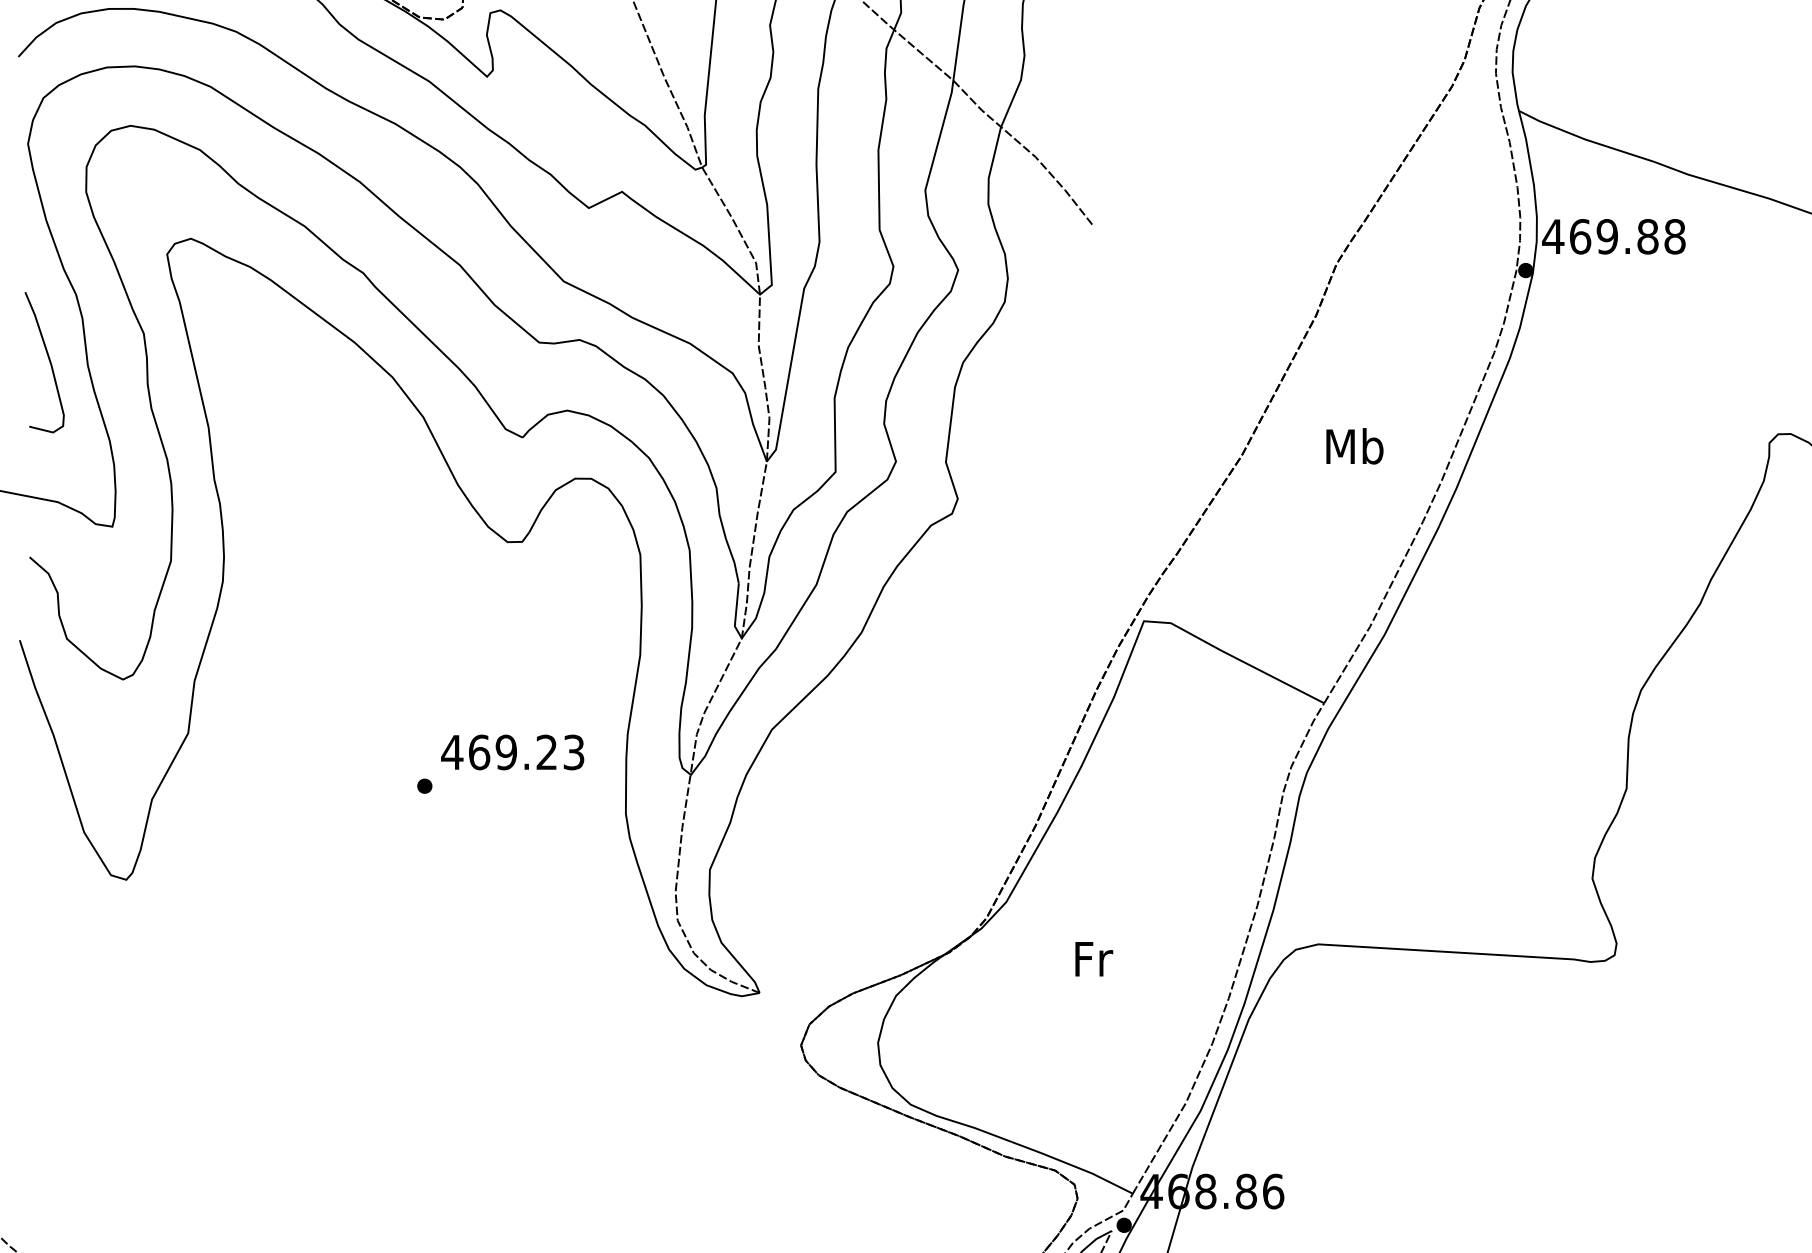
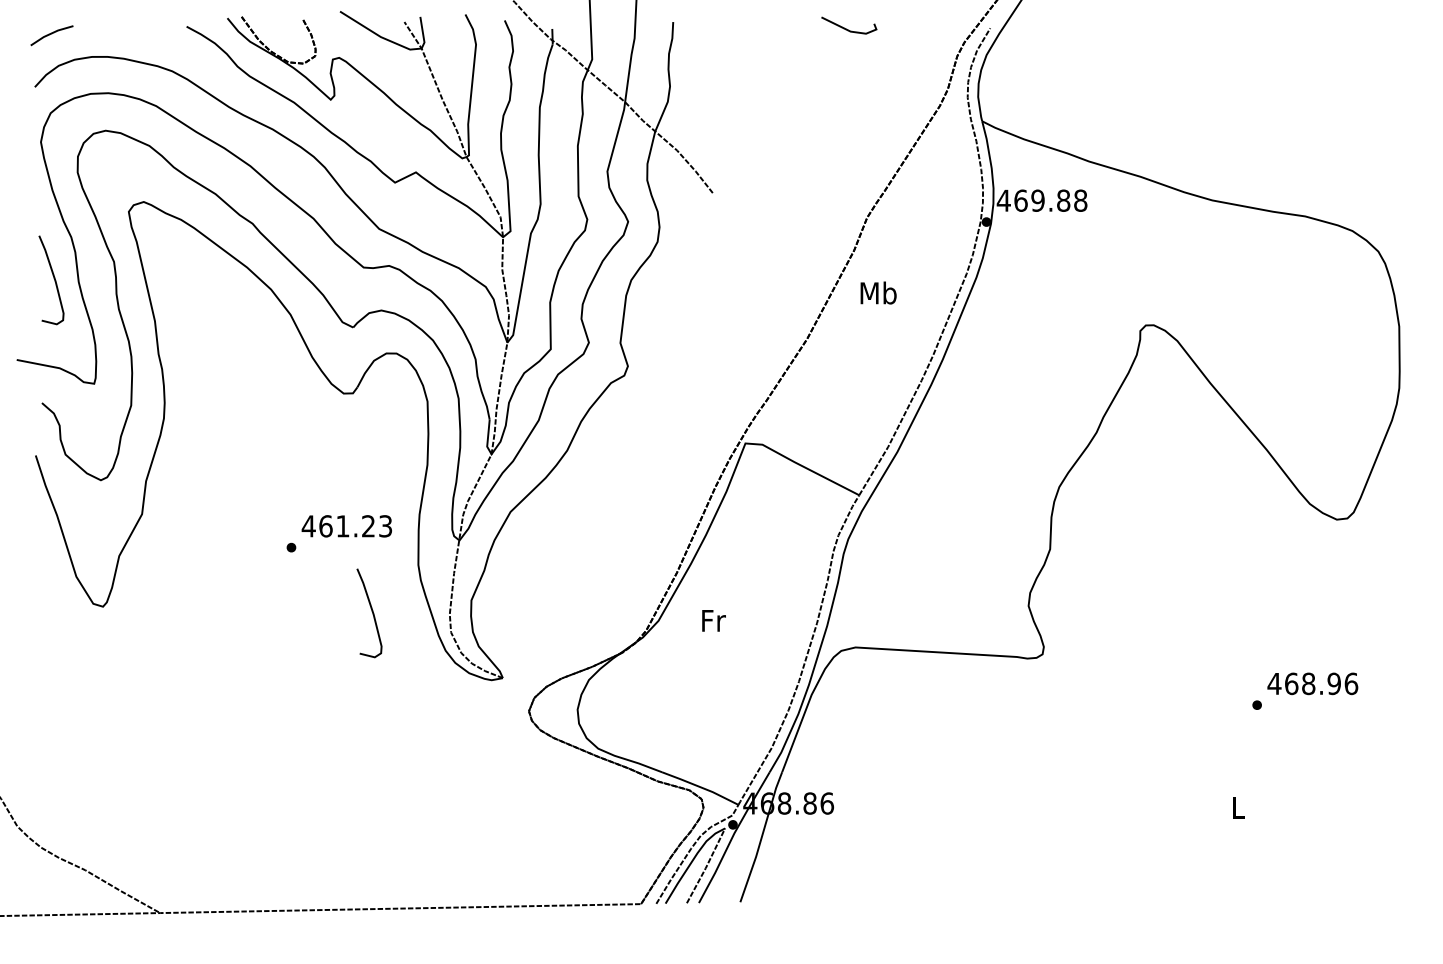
text: (1354, 445) -> (878, 292), moved
text: (505, 752) -> (342, 526), 469.23 -> 461.23
curve: (551, 887) -> (371, 611), added
text: (1093, 958) -> (713, 620), moved

